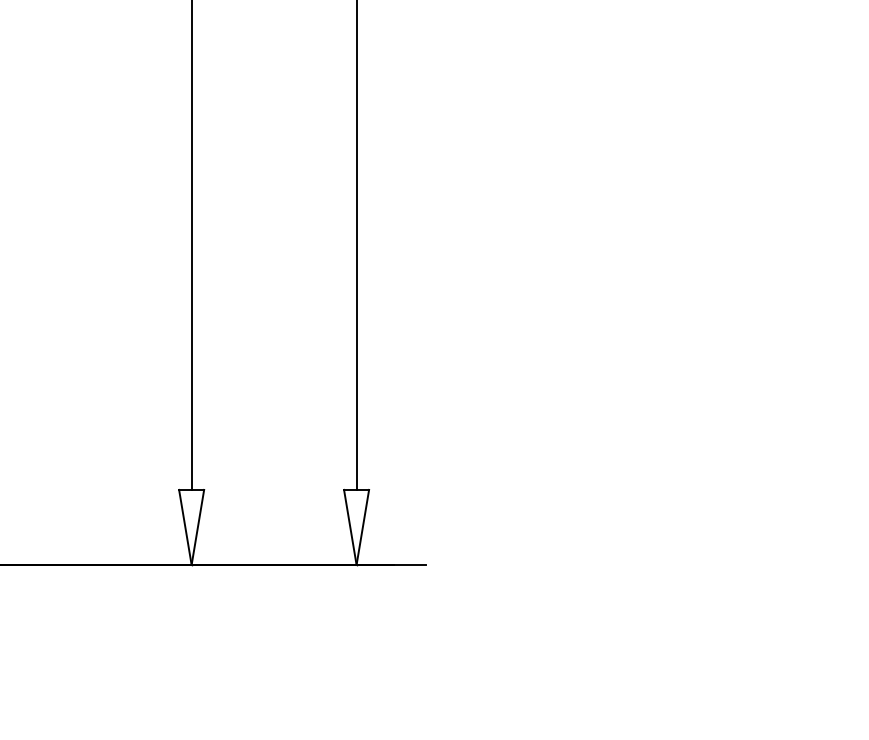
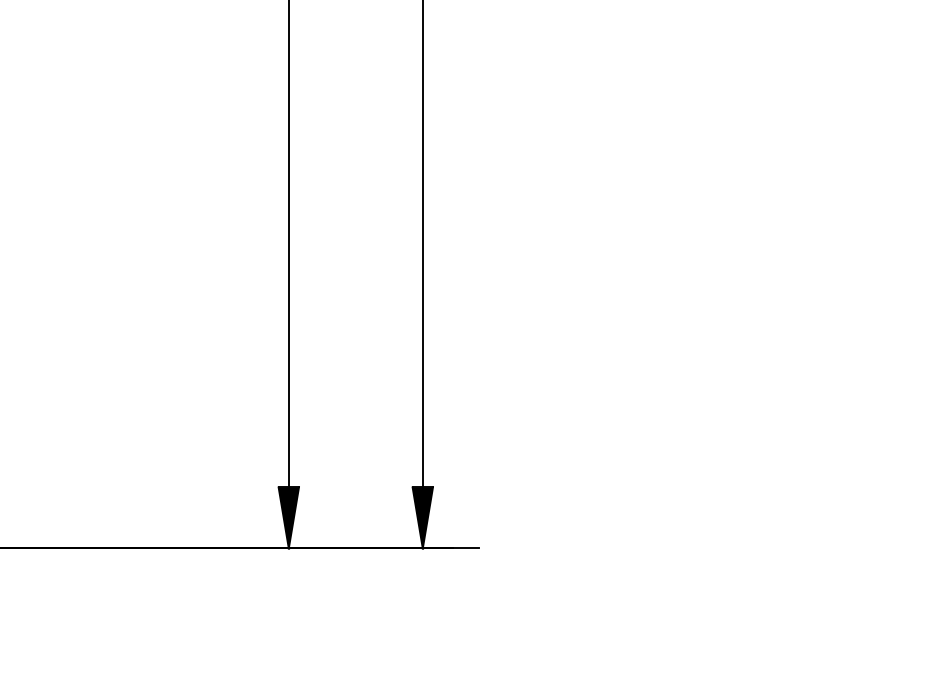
fill: (191, 526) -> (288, 517), added
fill: (356, 526) -> (422, 517), added

